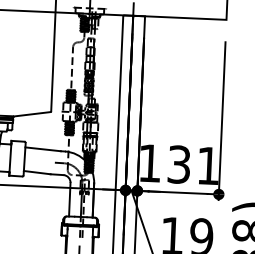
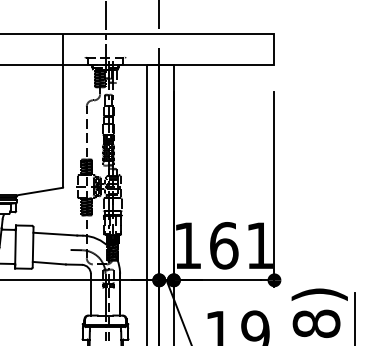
text: (179, 164) -> (224, 245), 131 -> 161

